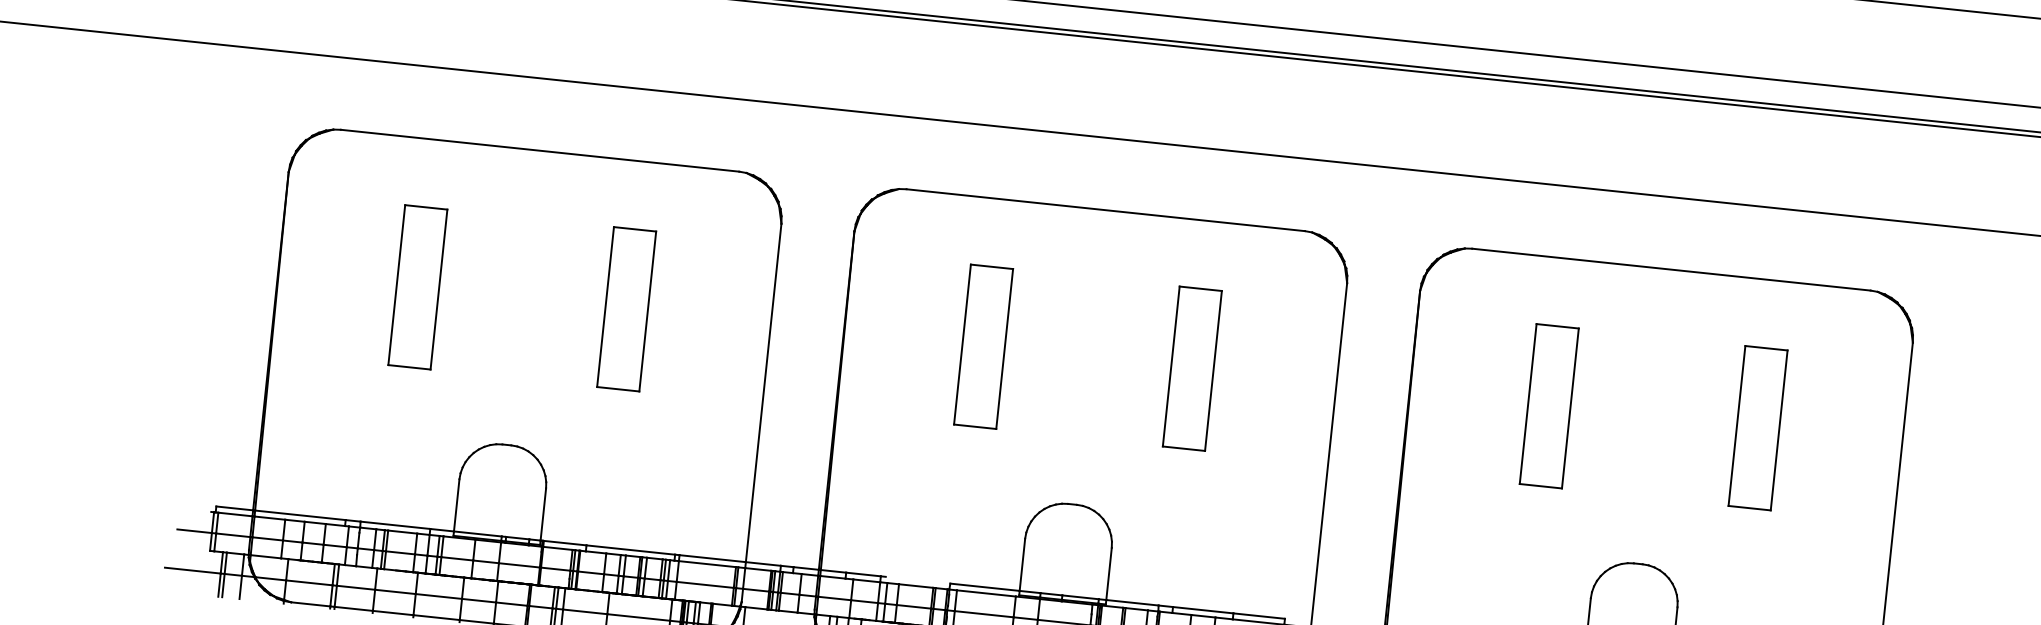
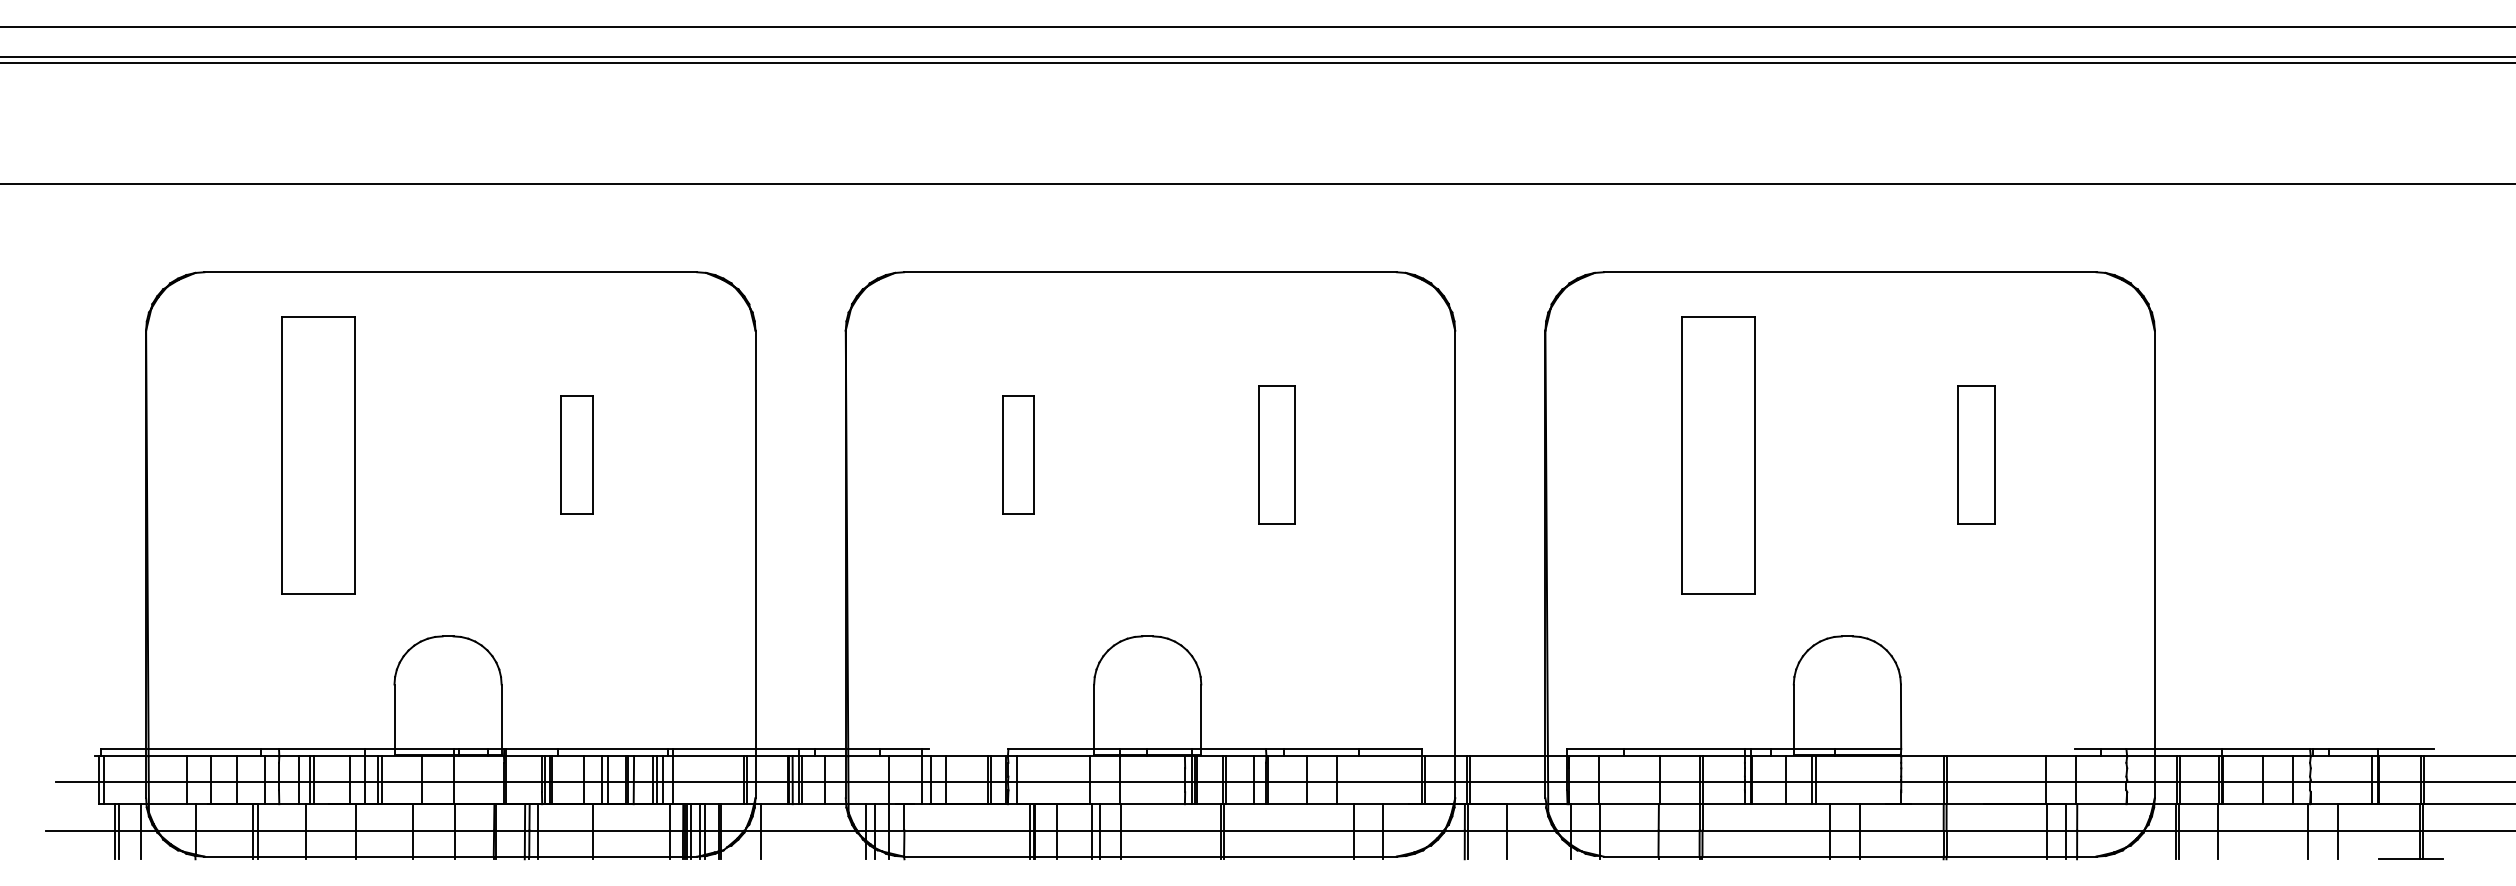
part: (417, 286) -> (318, 454), size x1.4
part: (626, 308) -> (576, 454), size x0.6
part: (983, 346) -> (1018, 454), size x0.6
part: (1192, 368) -> (1276, 454), size x0.7
part: (1548, 405) -> (1717, 454), size x1.4
part: (1758, 427) -> (1976, 454), size x0.7

